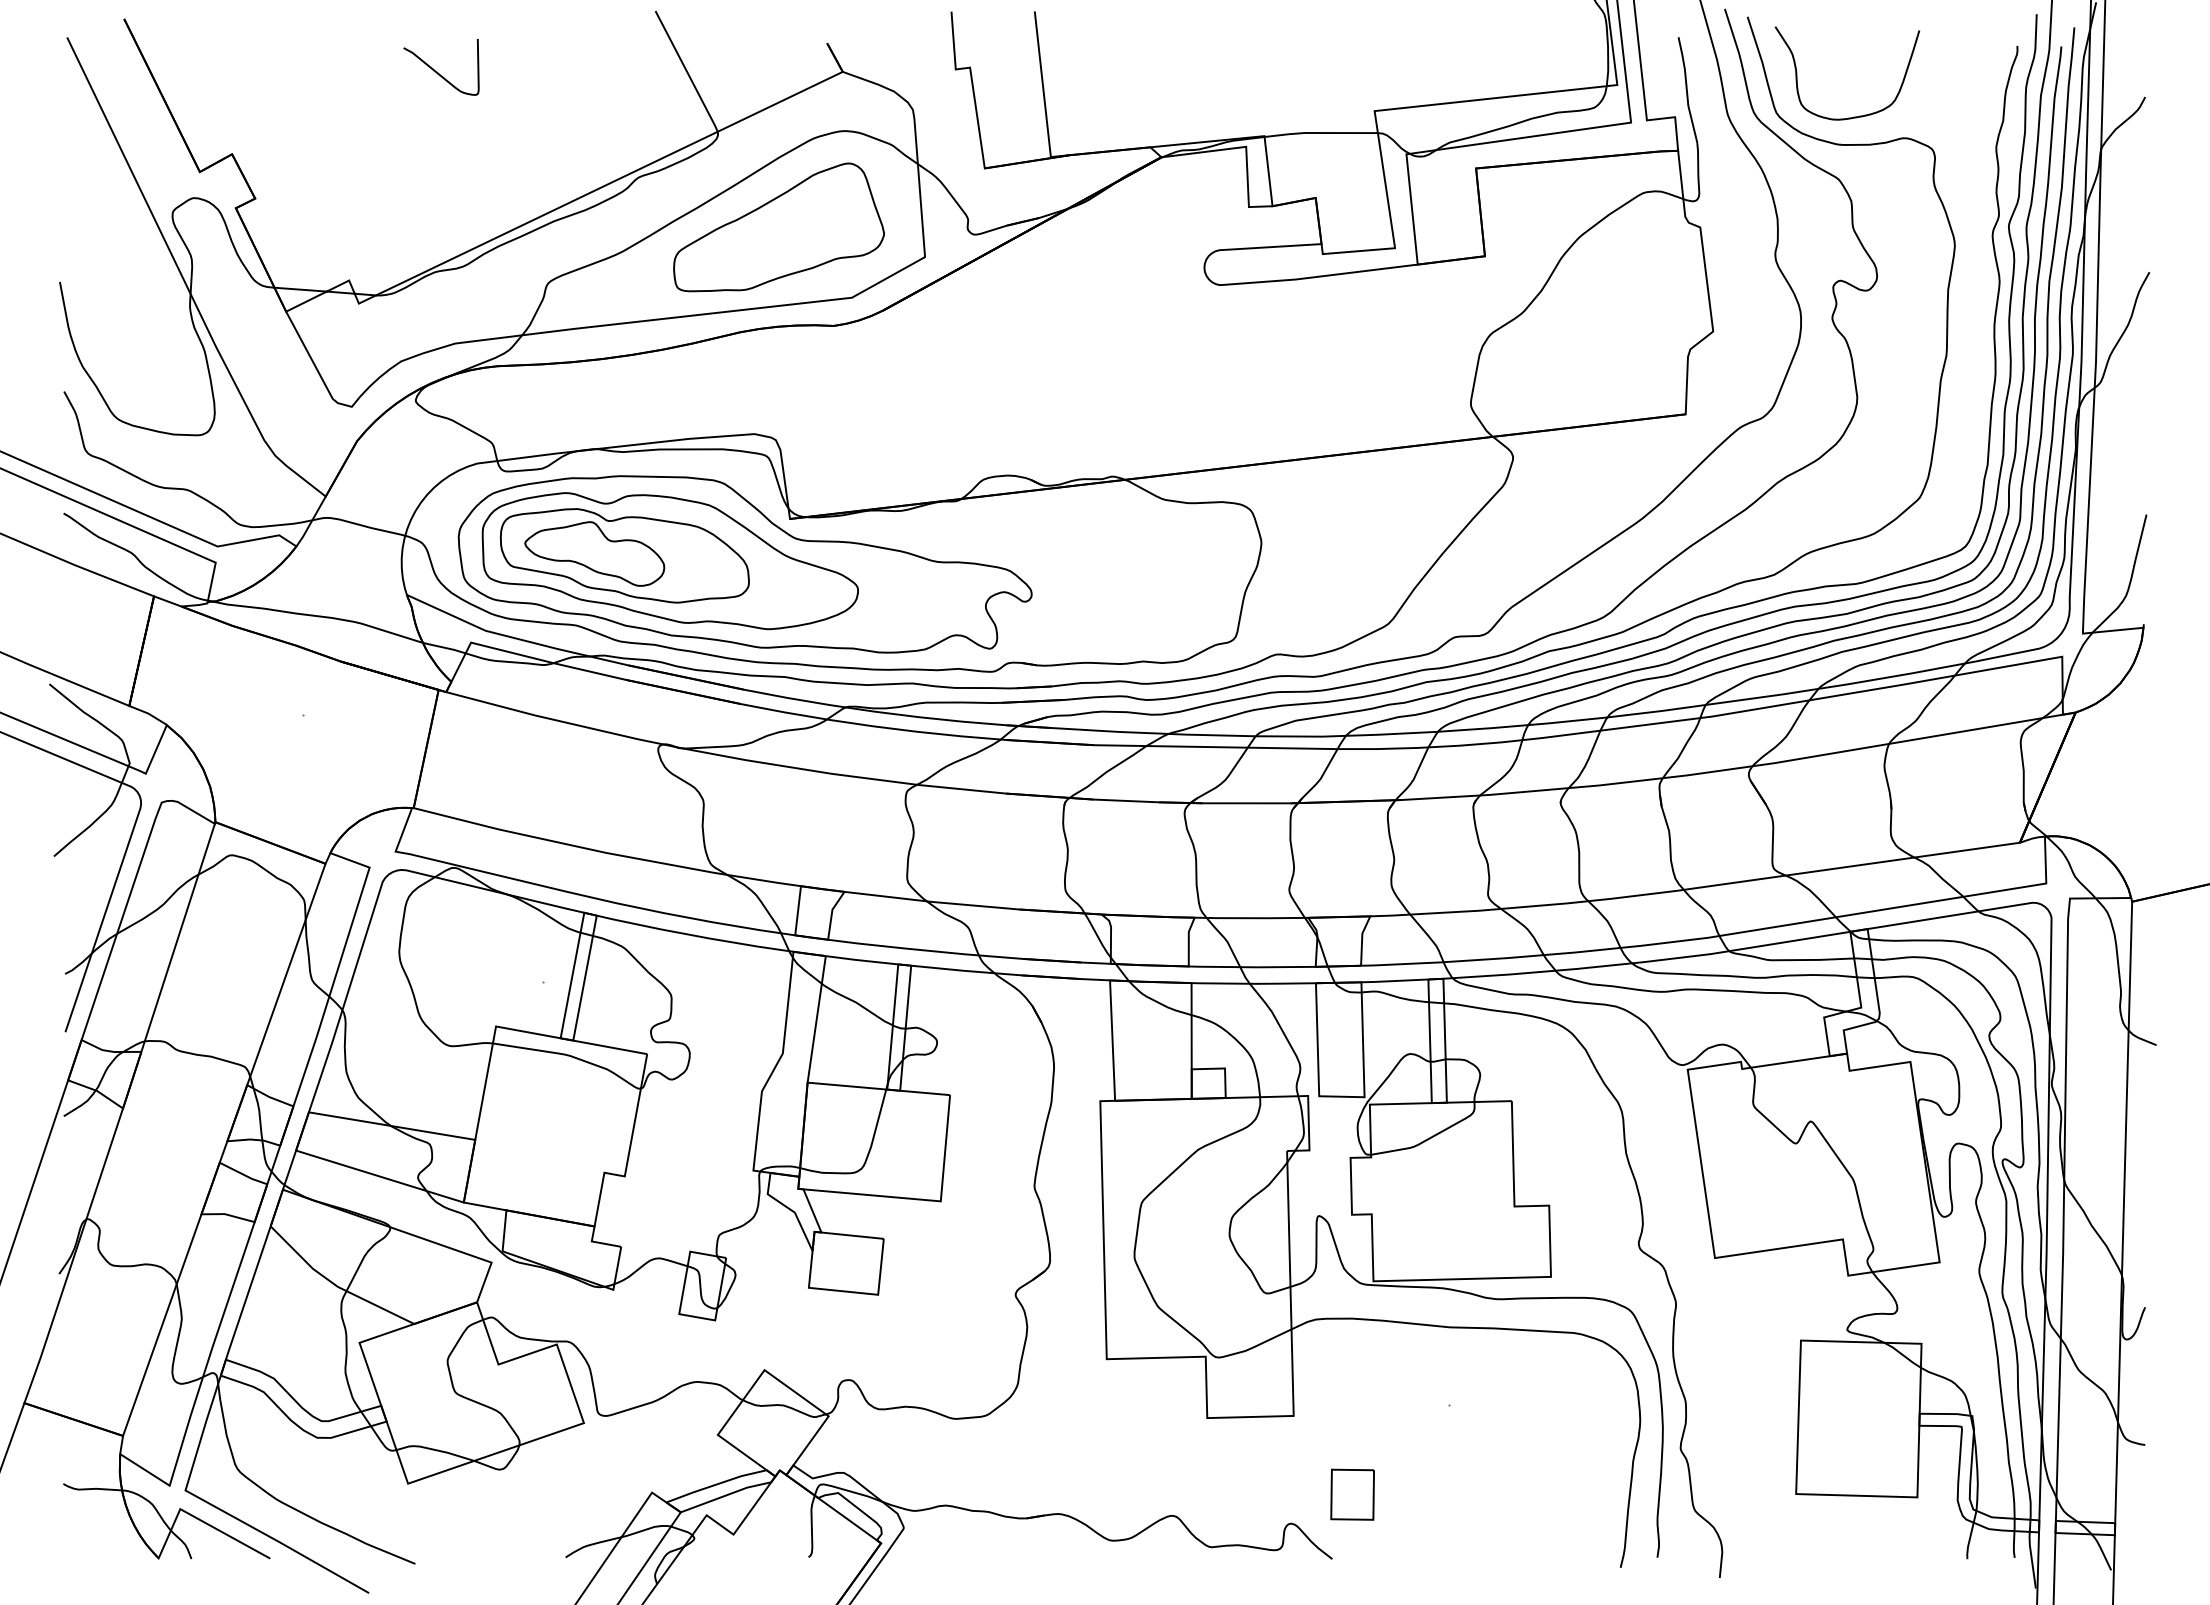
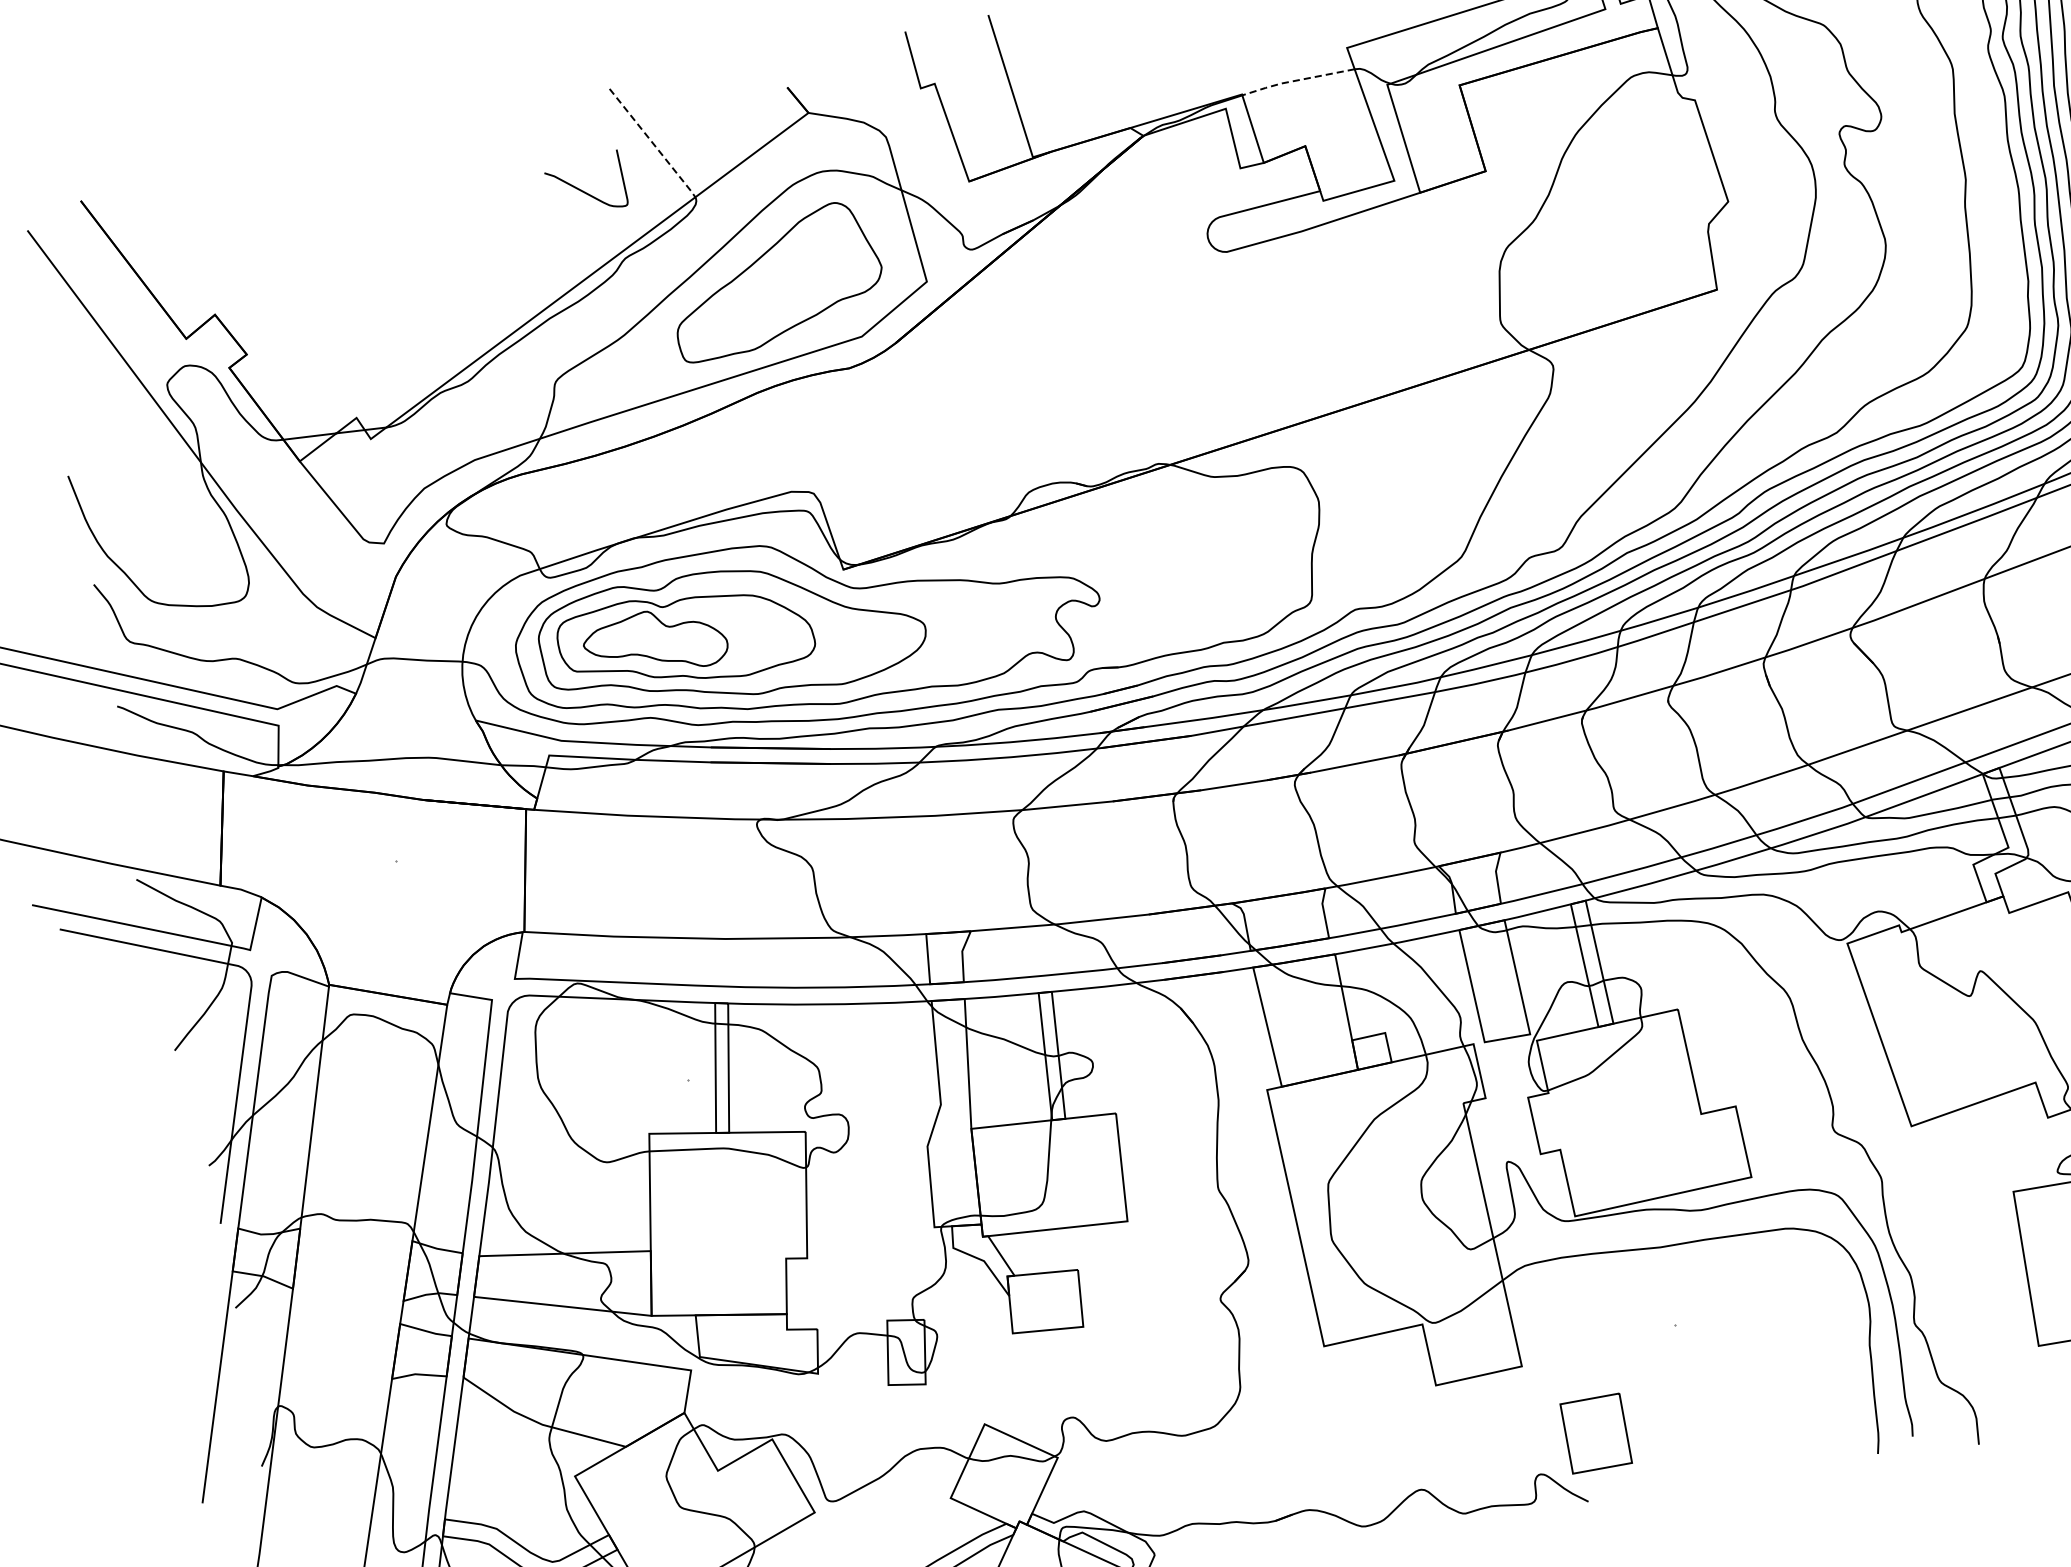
curve: (437, 71) -> (582, 190), moved
line: (687, 72) -> (653, 143), solid -> dashed
line: (1319, 133) -> (1296, 81), solid -> dashed
part: (1352, 1494) -> (1595, 1433), size x1.4

